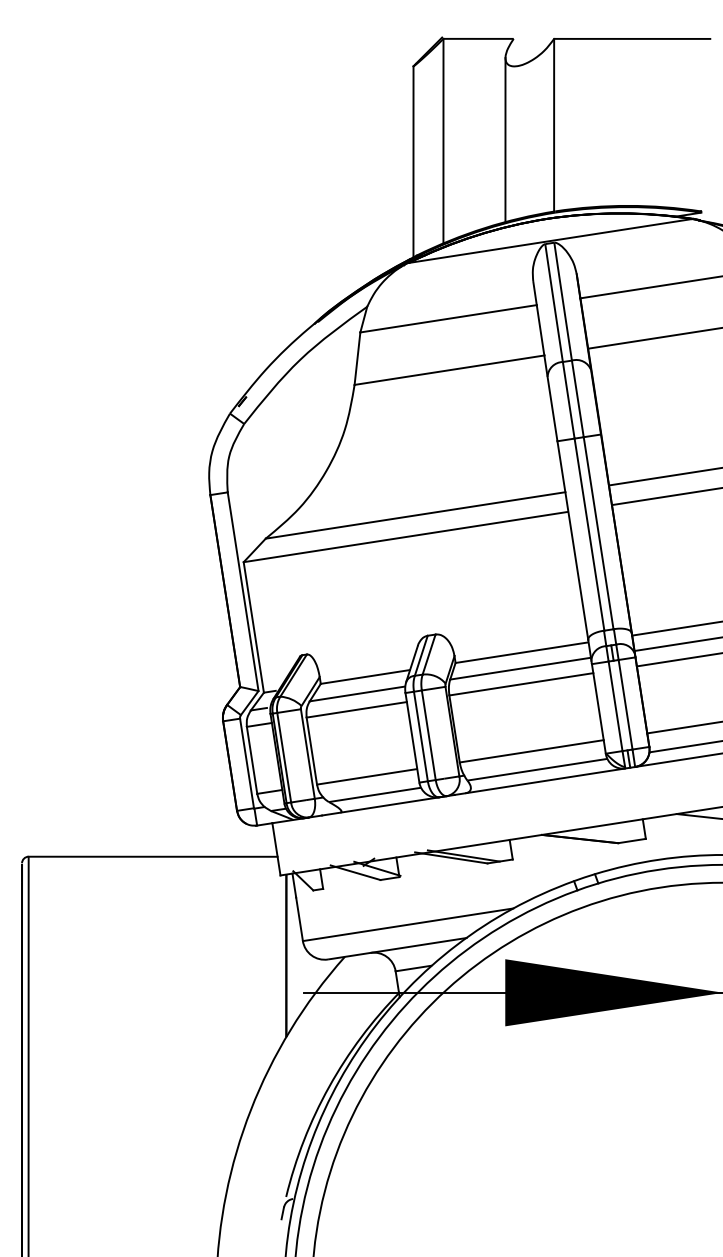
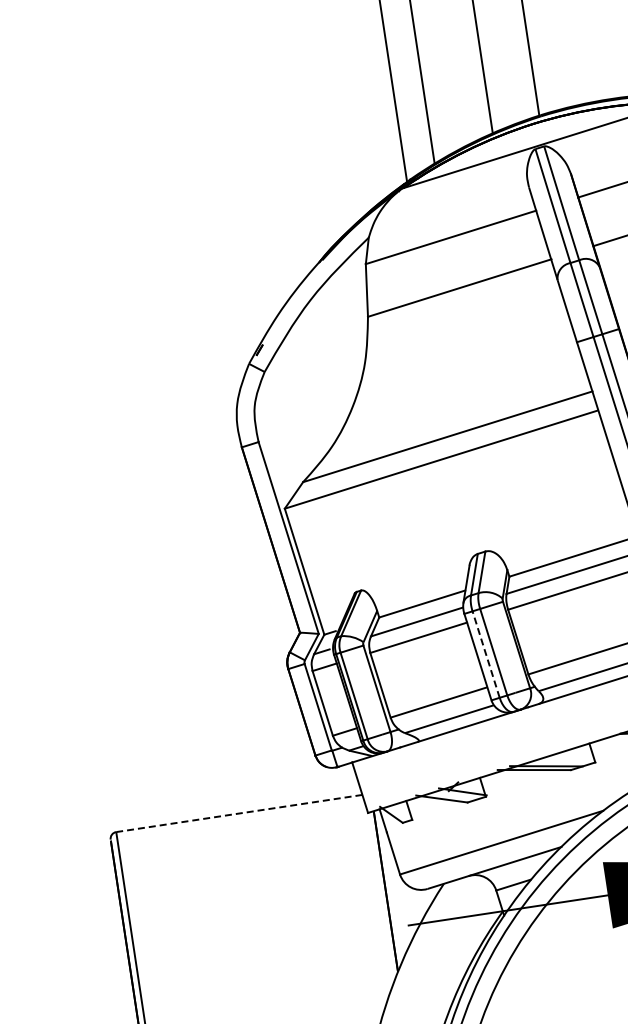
line: (420, 736) -> (485, 654), solid -> dashed
line: (152, 856) -> (238, 813), solid -> dashed

